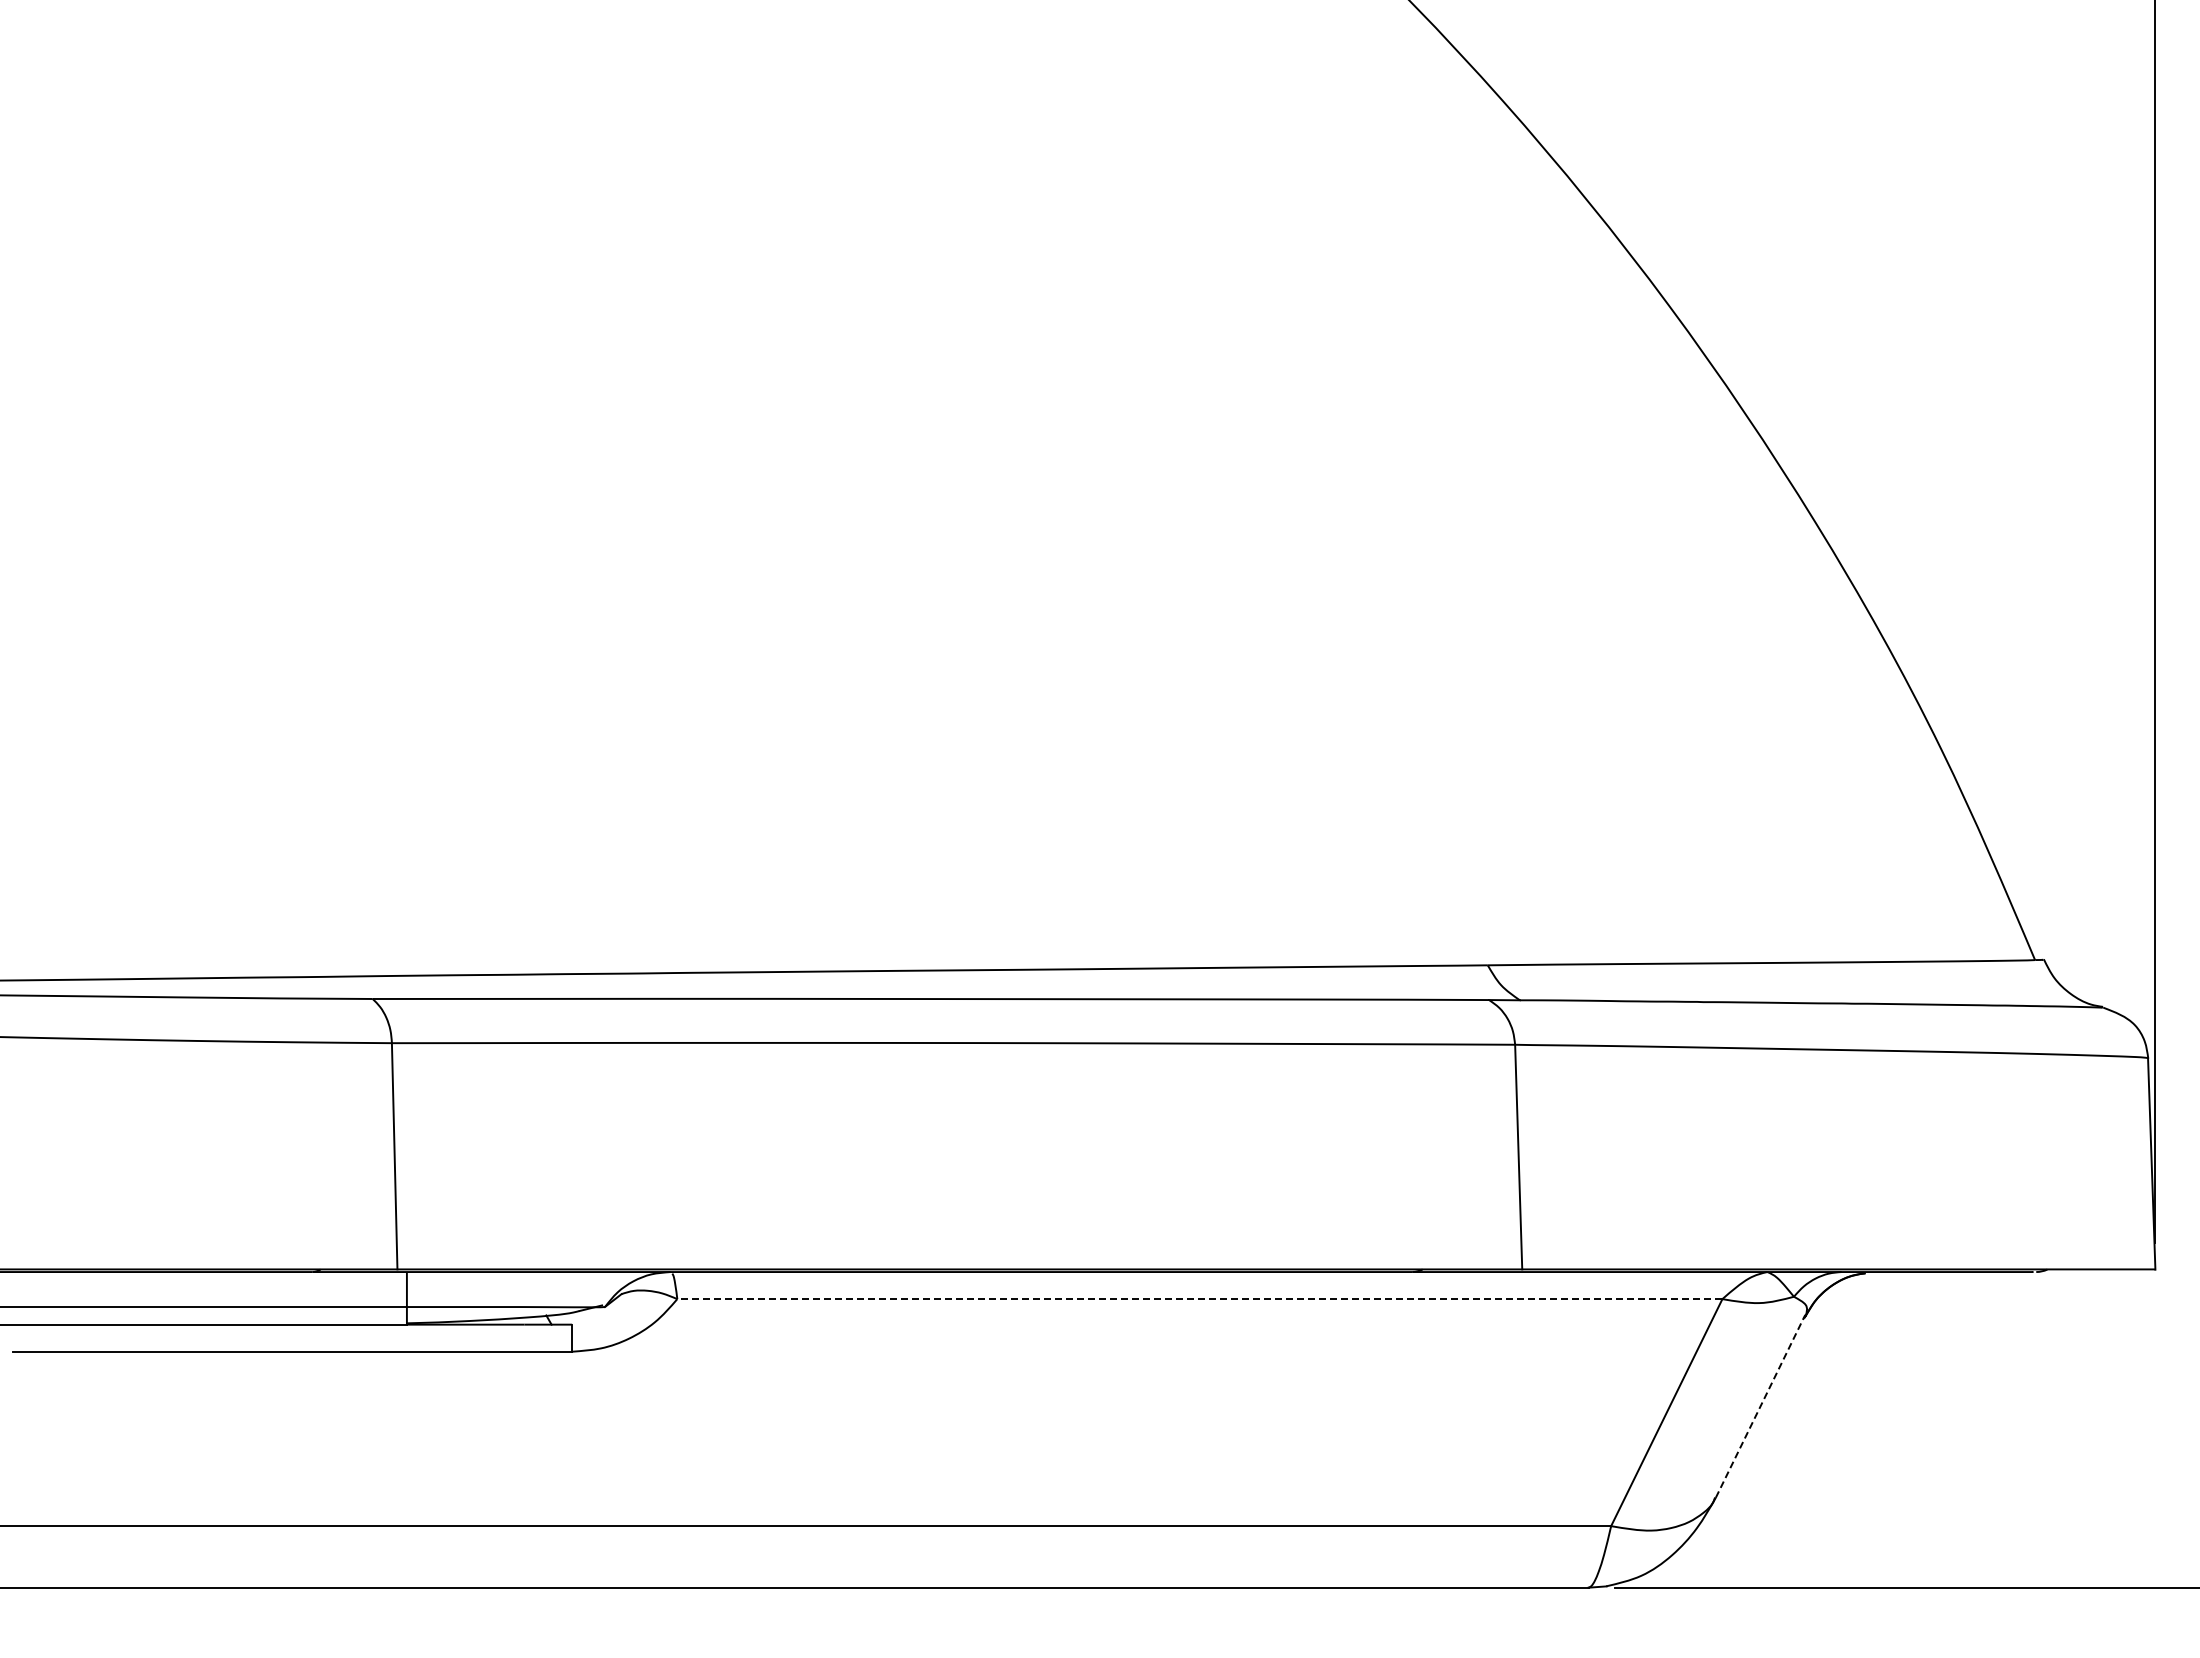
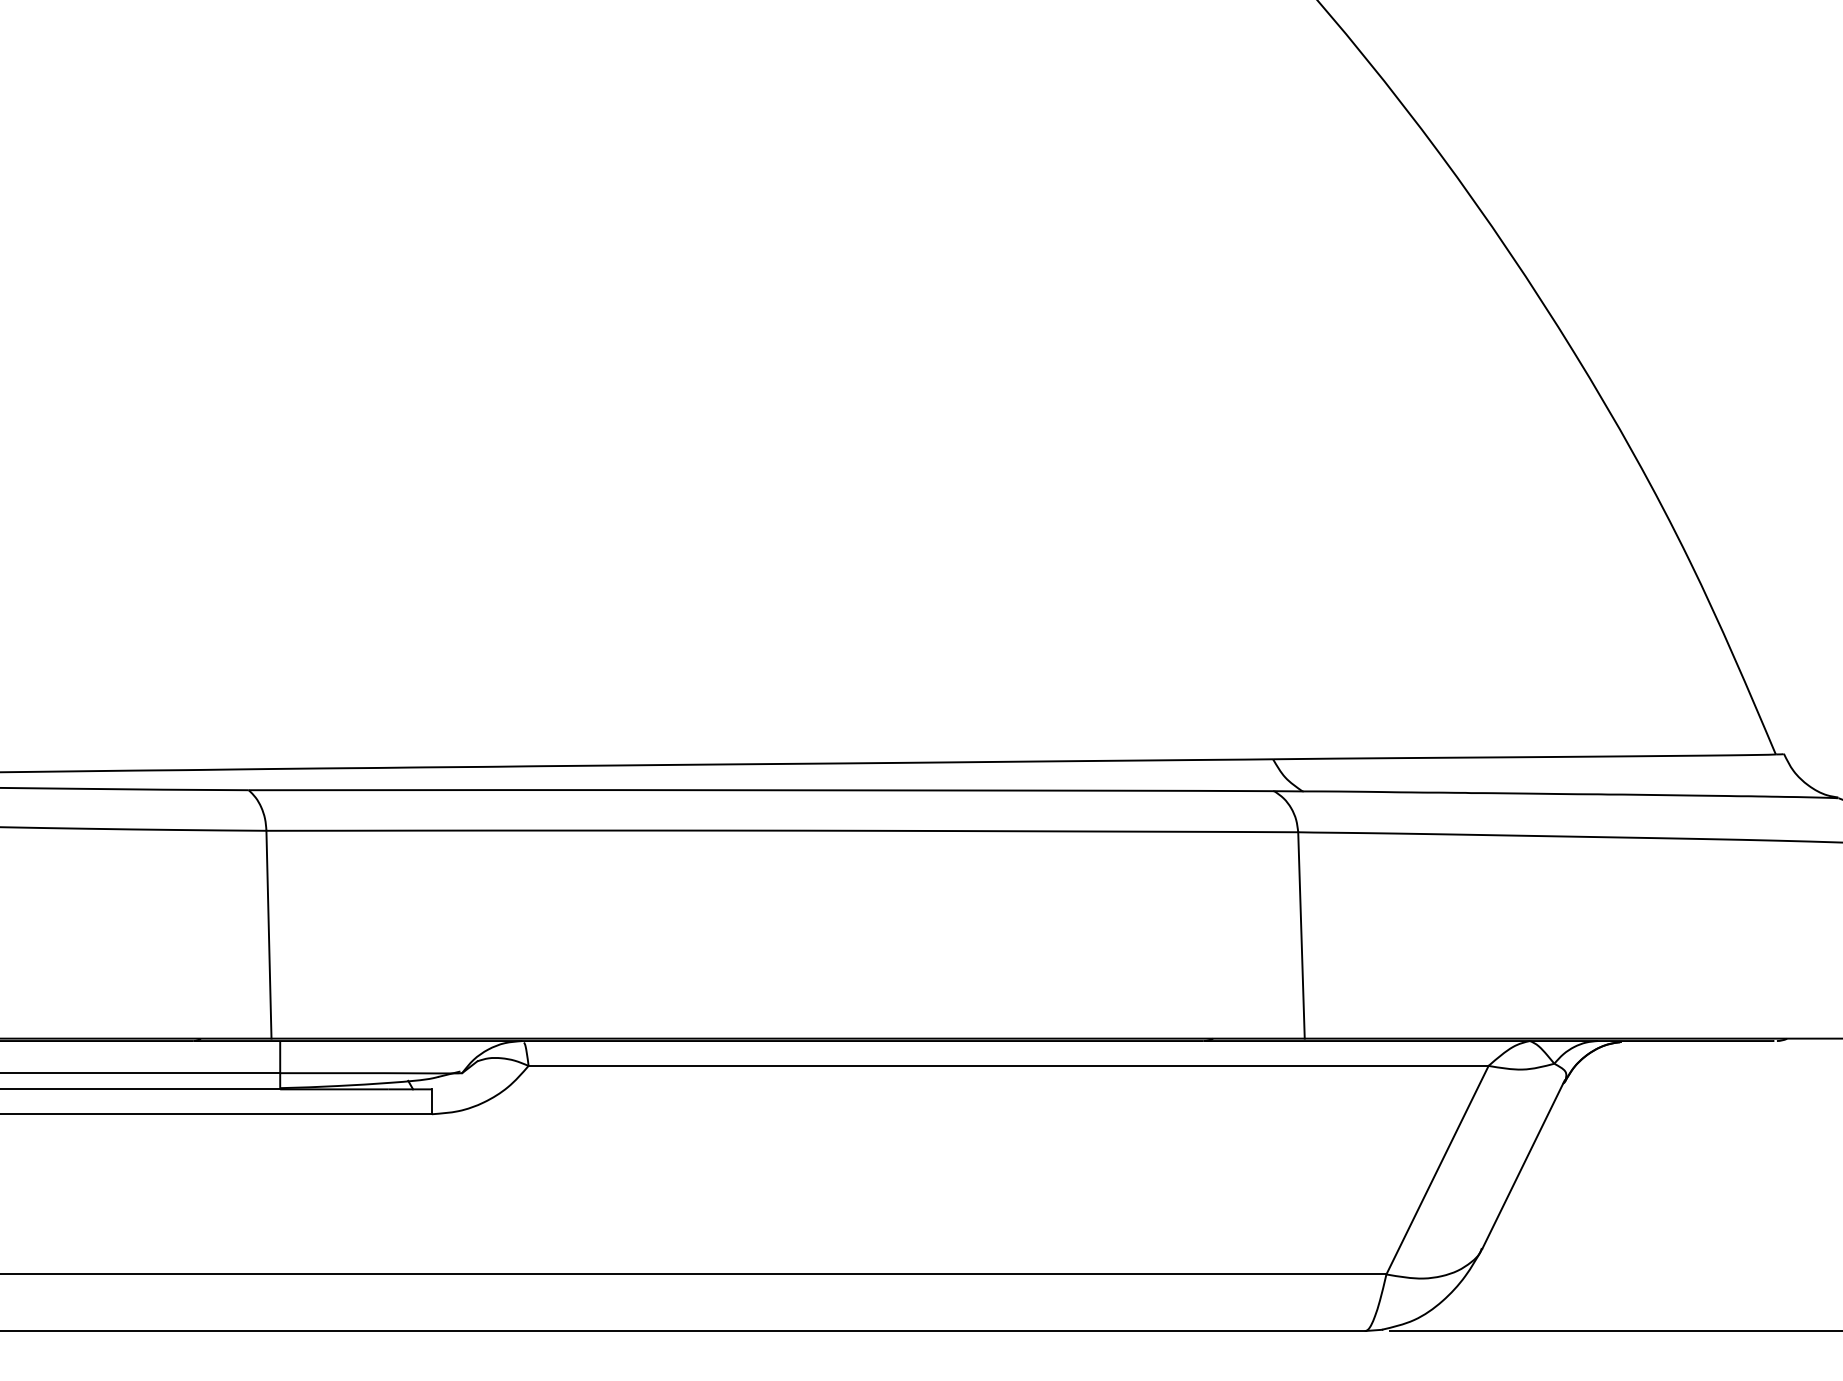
line: (1199, 1299) -> (1008, 1066), dashed -> solid
line: (1760, 1406) -> (1523, 1164), dashed -> solid

